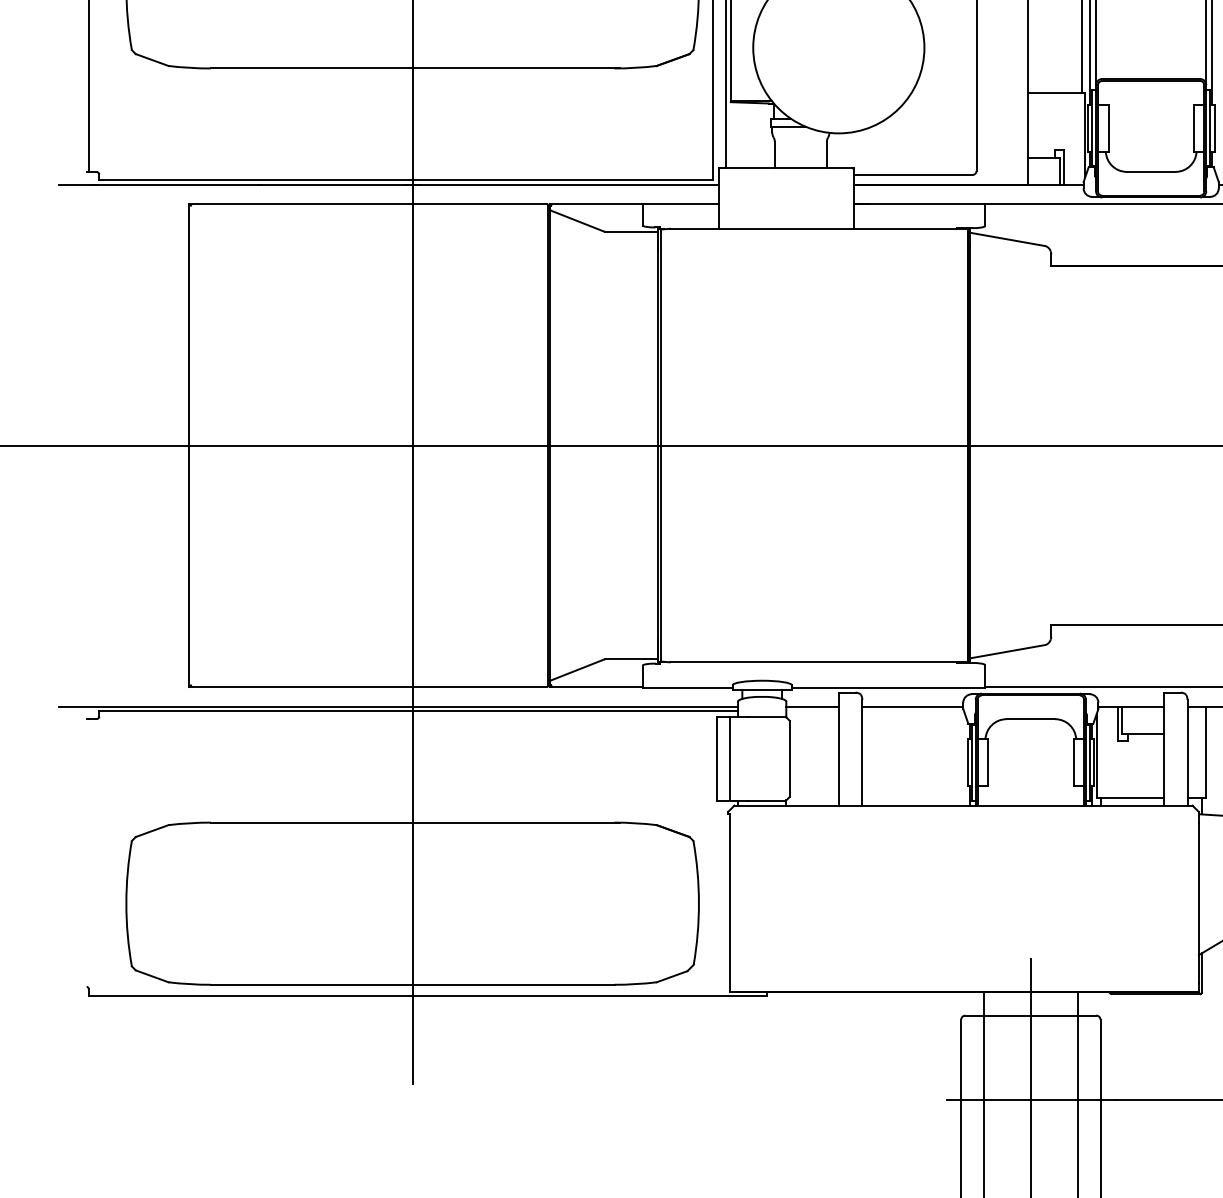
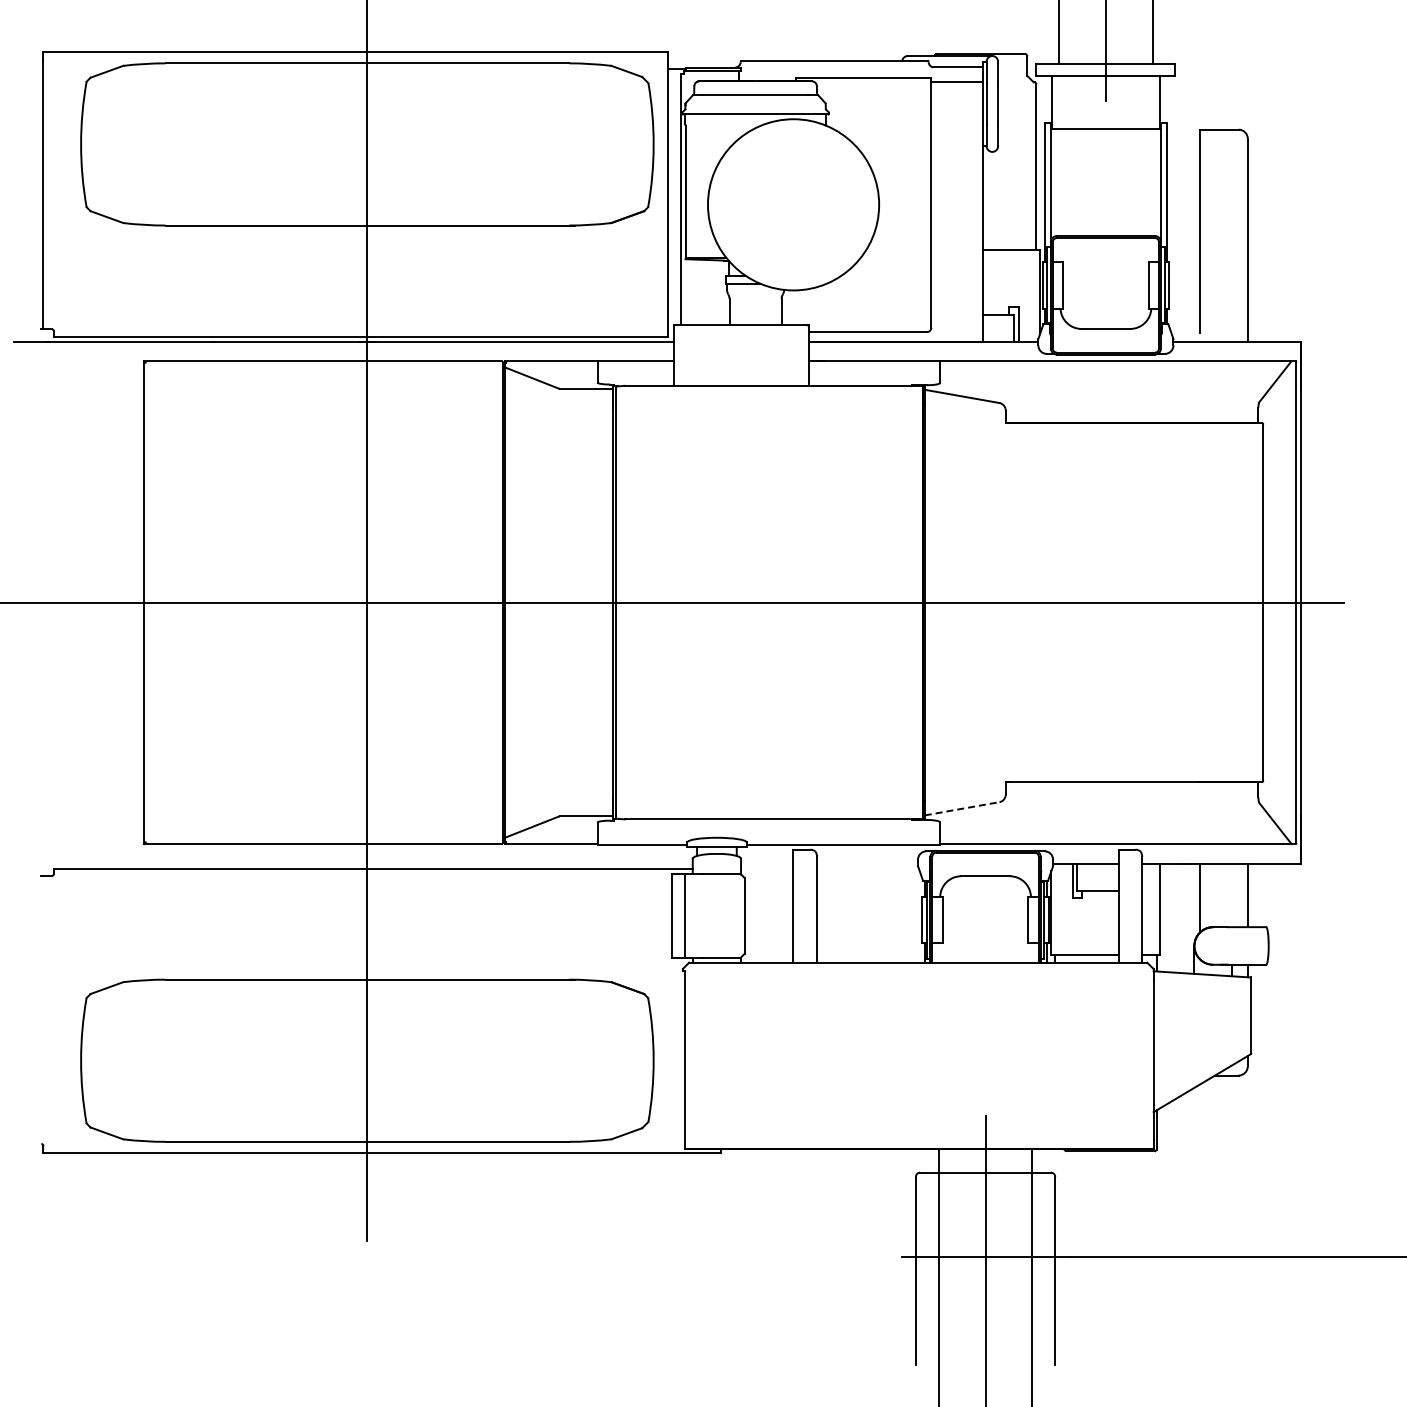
line: (1007, 651) -> (962, 808), solid -> dashed
line: (397, 706) -> (352, 863), removed
line: (812, 706) -> (767, 863), removed
line: (912, 706) -> (867, 863), removed

